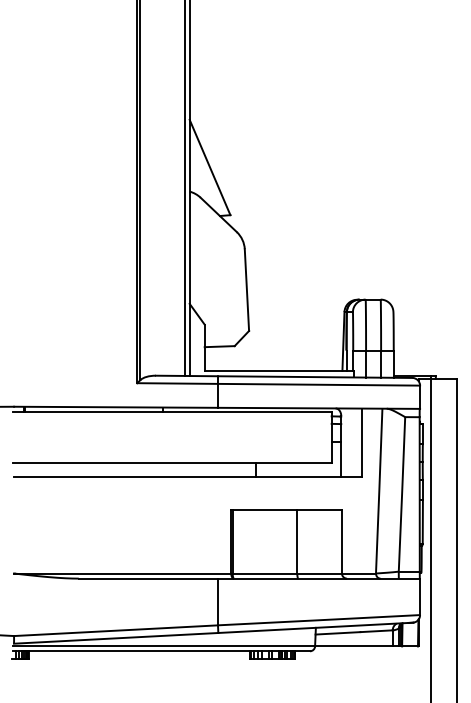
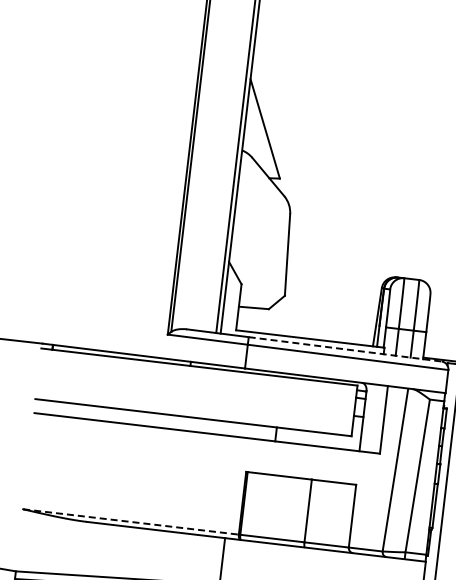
line: (315, 377) -> (345, 349), solid -> dashed
line: (122, 573) -> (130, 521), solid -> dashed

